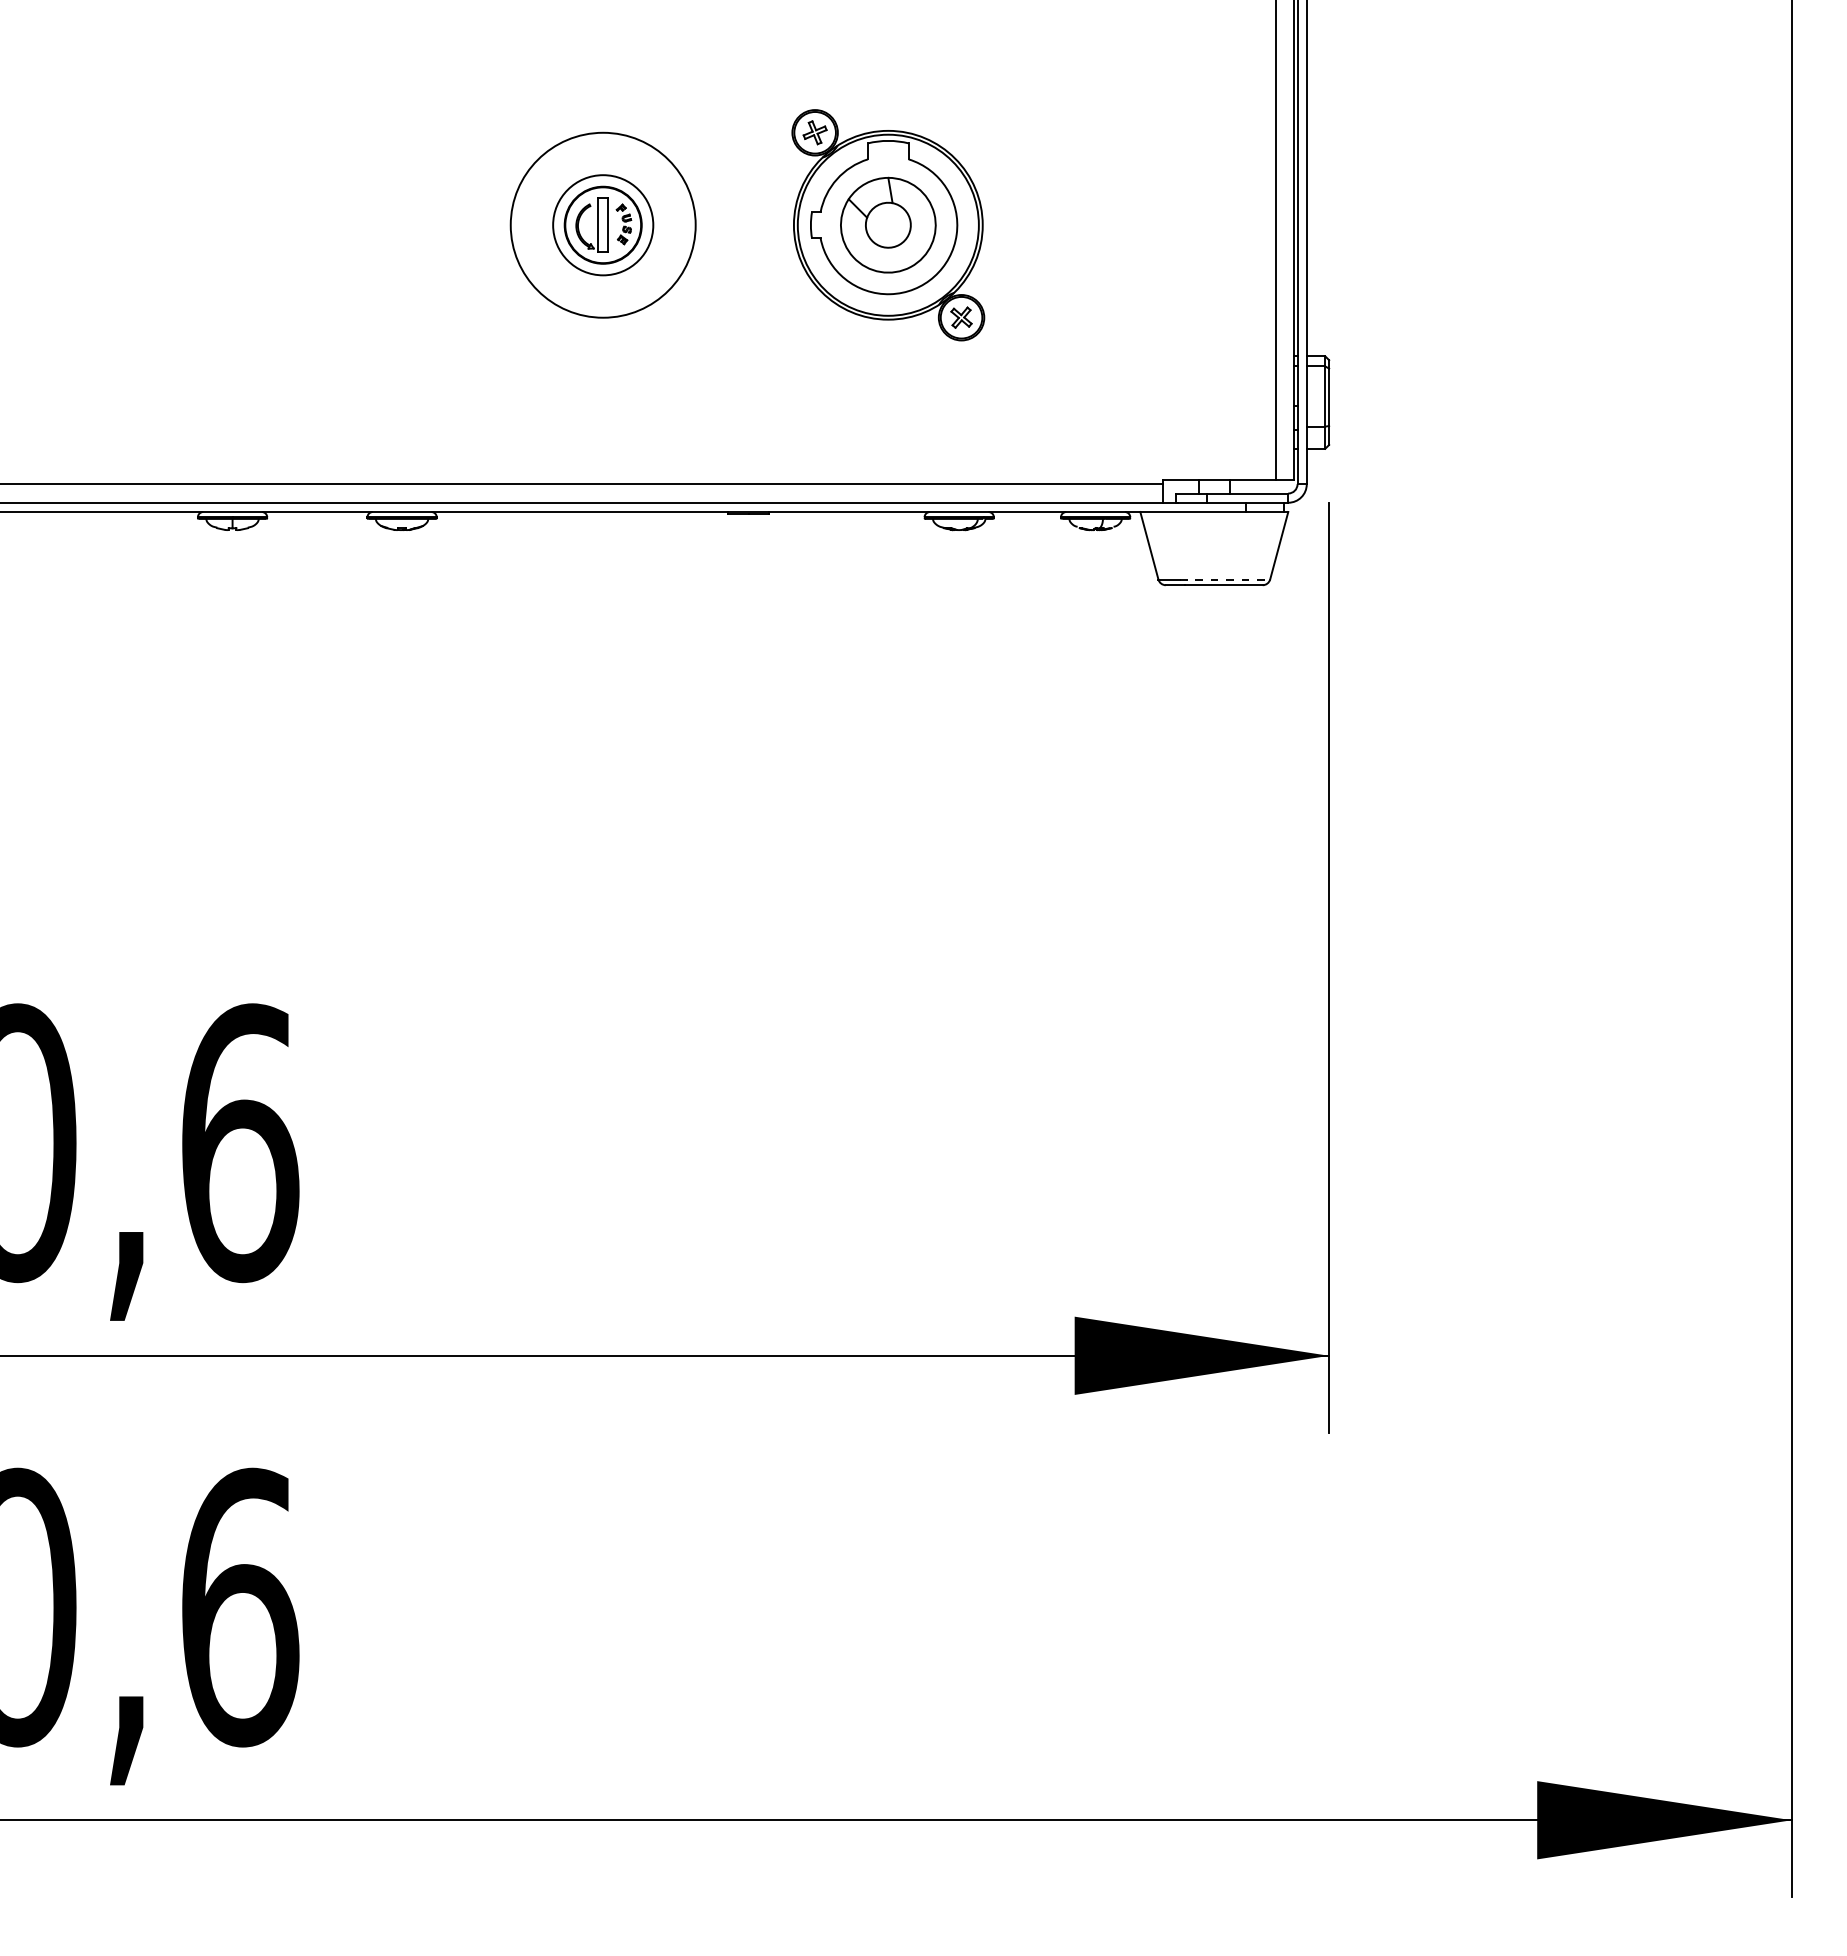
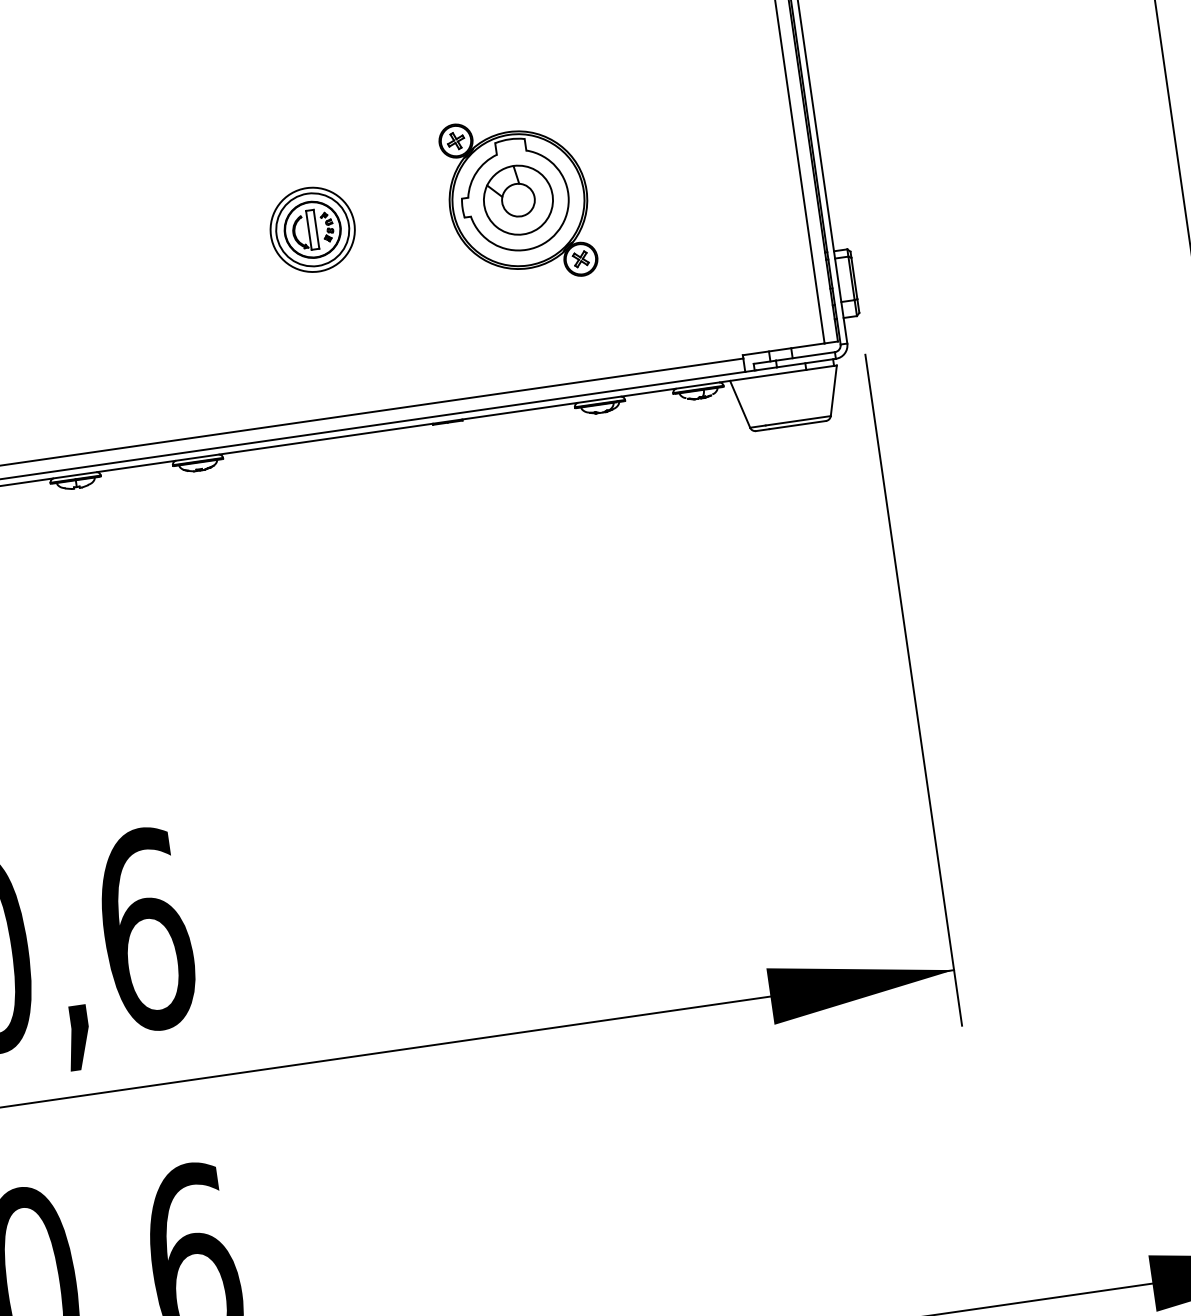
circle: (603, 225) -> (312, 229), size x0.62
line: (1225, 579) -> (798, 420), dashed -> solid

